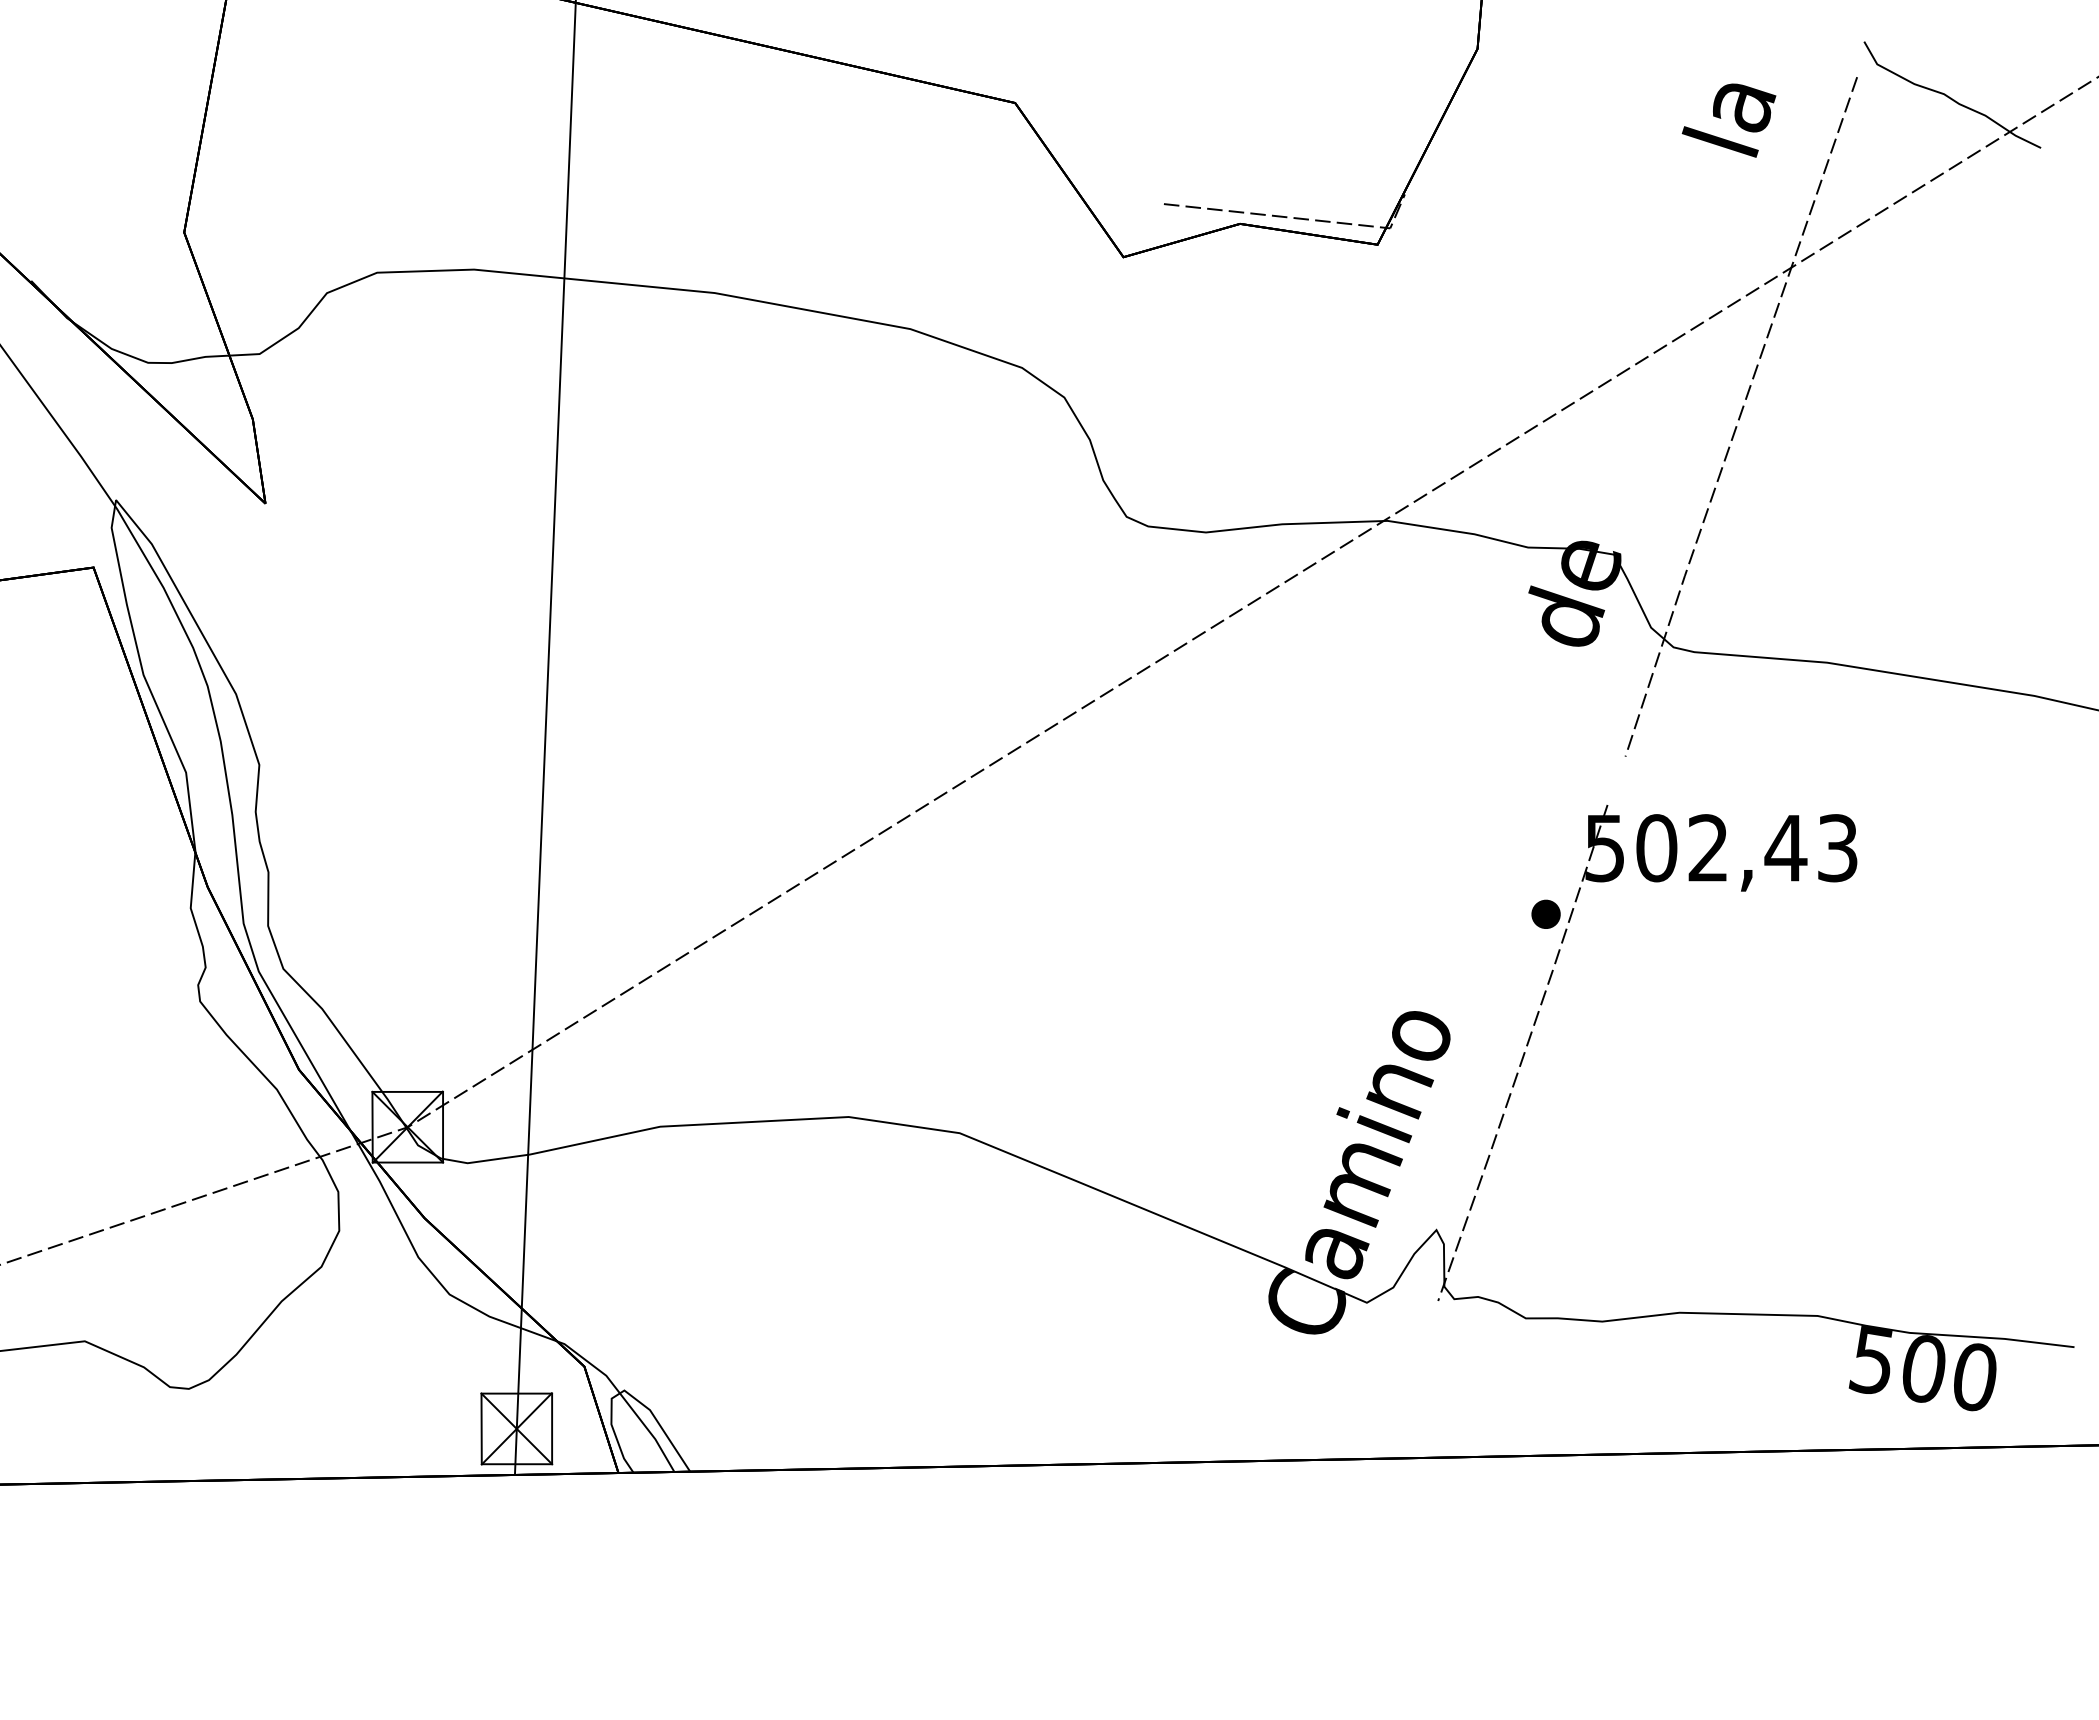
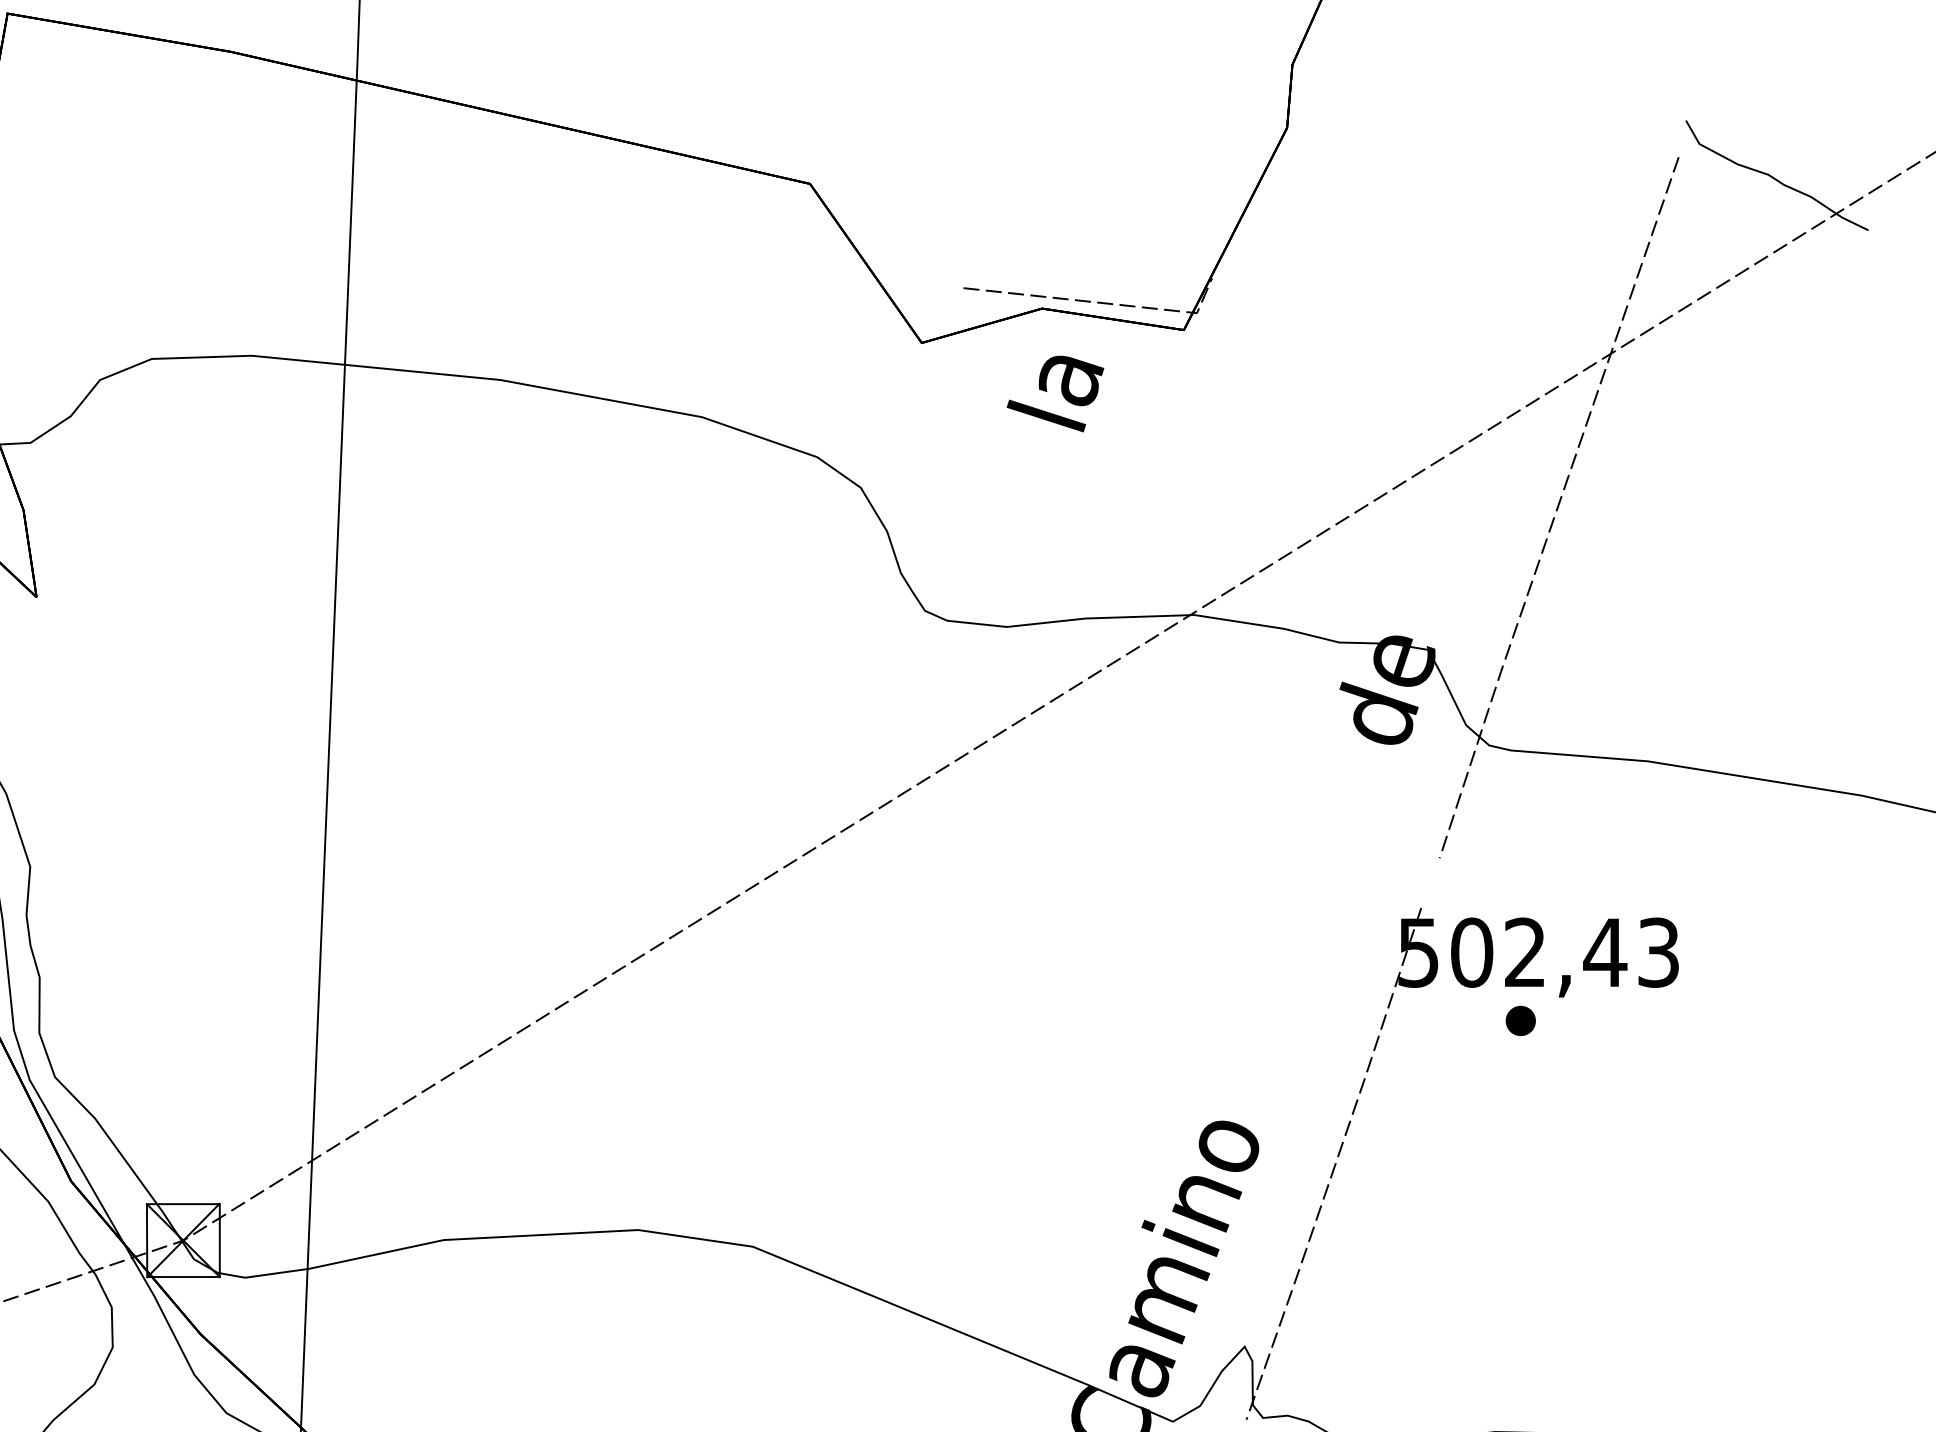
text: (1728, 120) -> (1054, 393), moved
part: (1545, 913) -> (1520, 1020), moved

